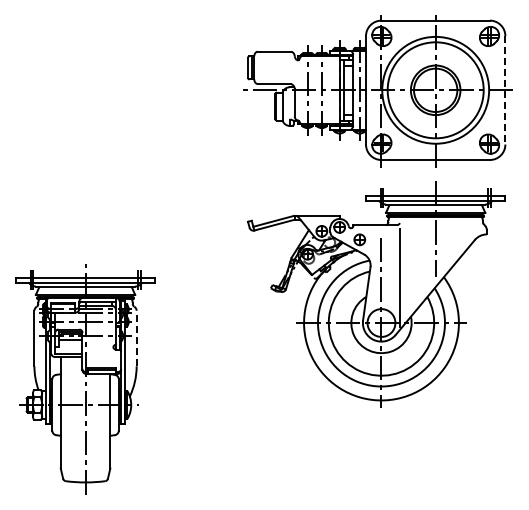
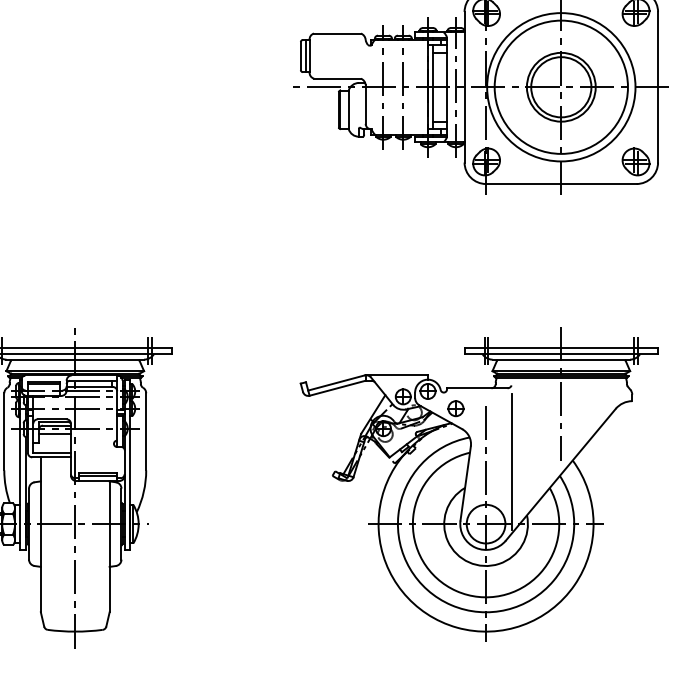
line: (505, 90) -> (658, 87), dashed -> solid
part: (376, 294) -> (479, 484), moved
line: (136, 338) -> (145, 431), dashed -> solid

